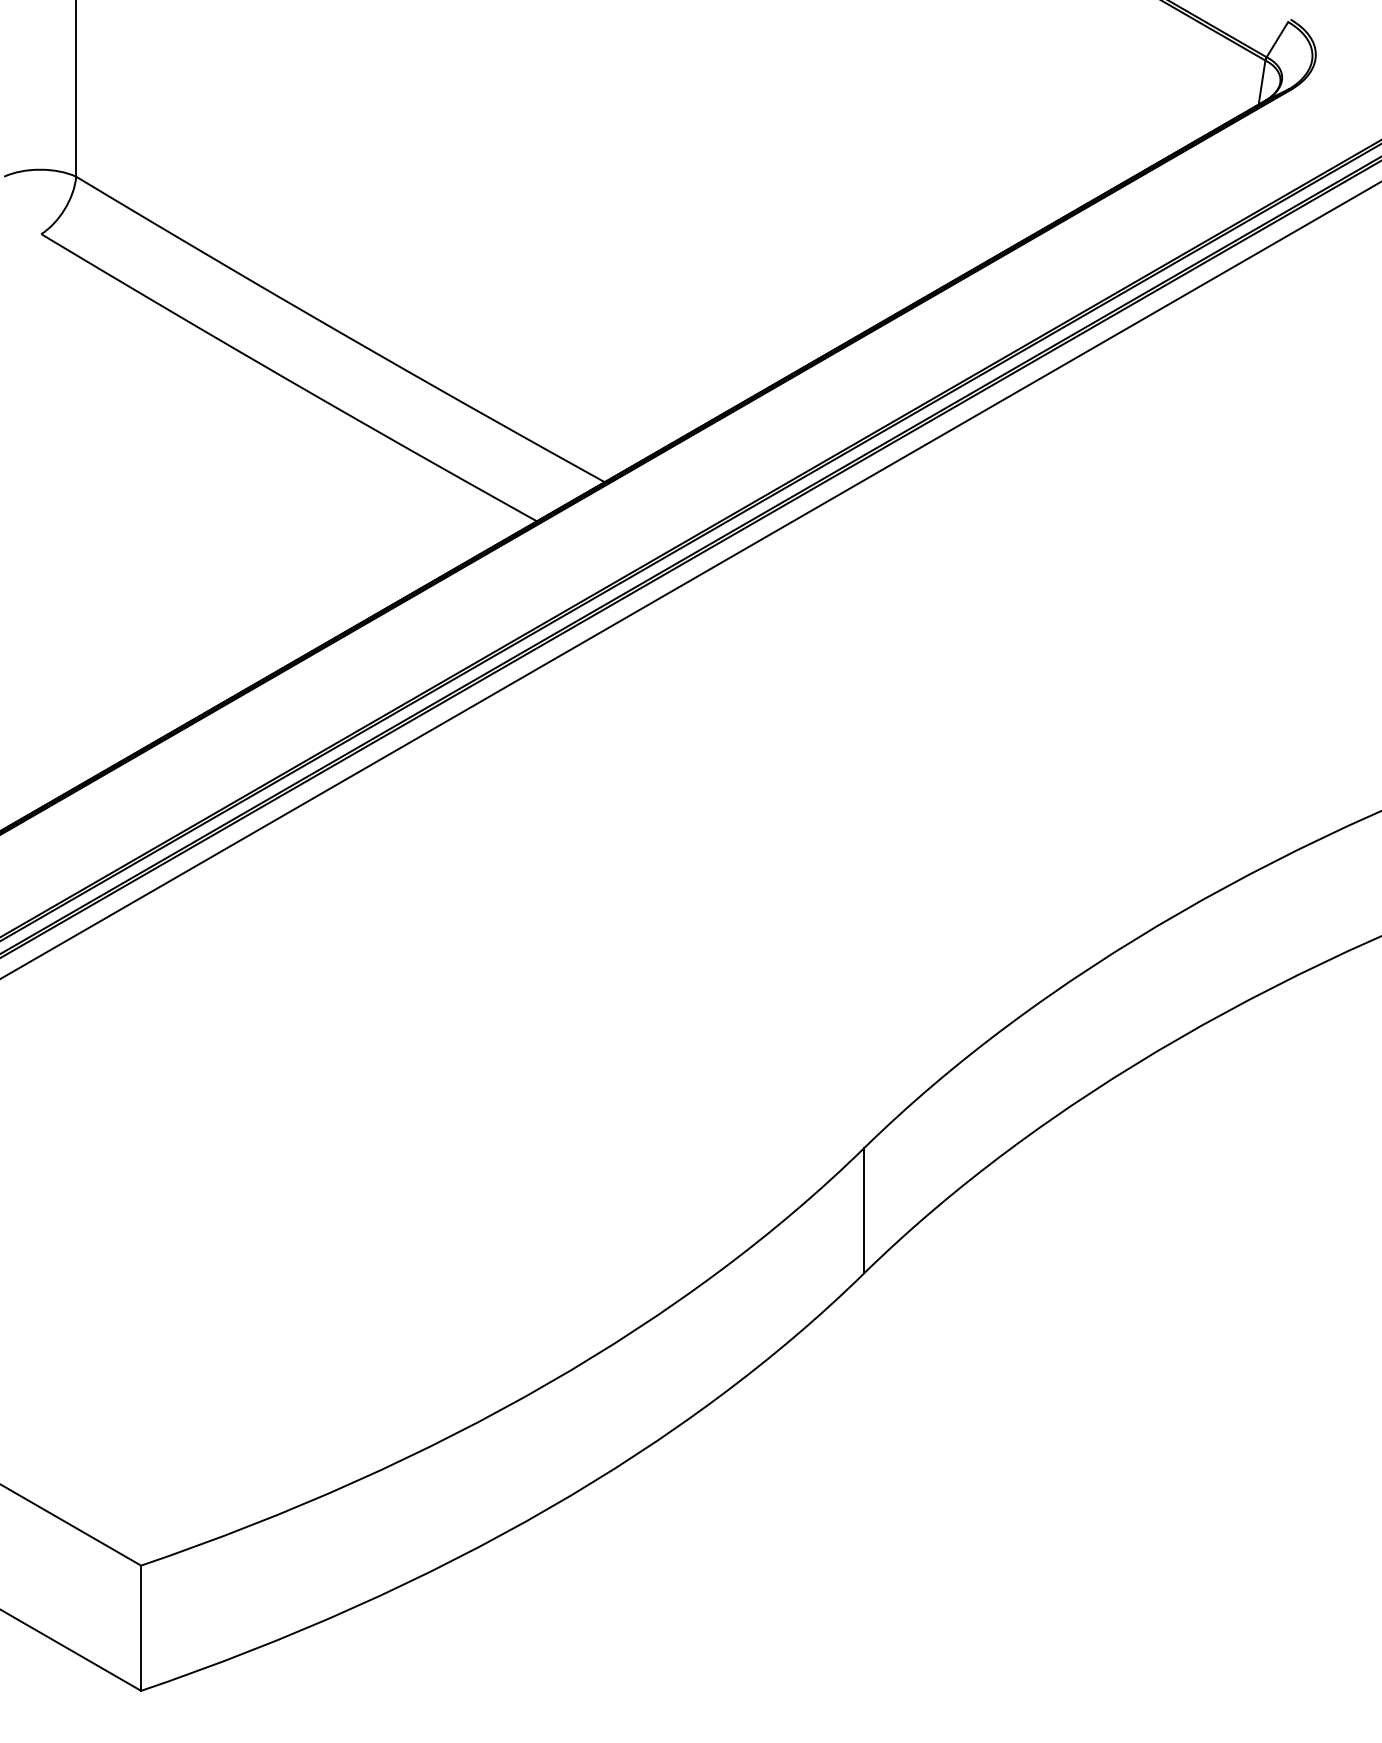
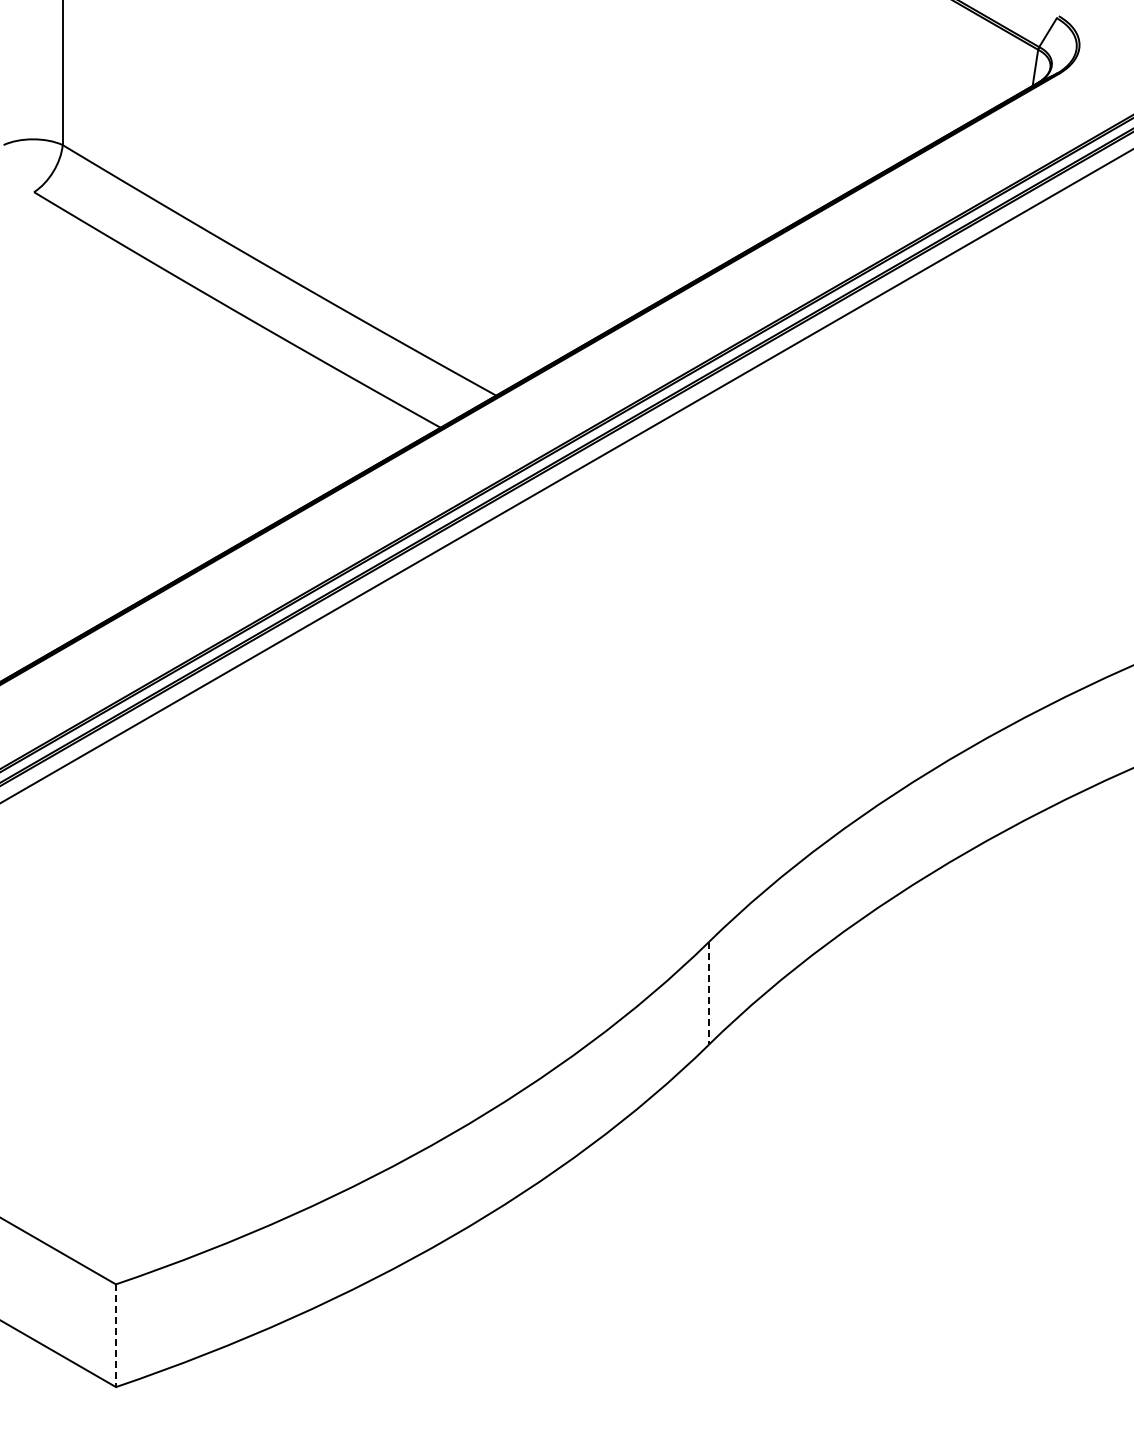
line: (863, 1211) -> (708, 993), solid -> dashed
line: (140, 1629) -> (115, 1336), solid -> dashed

